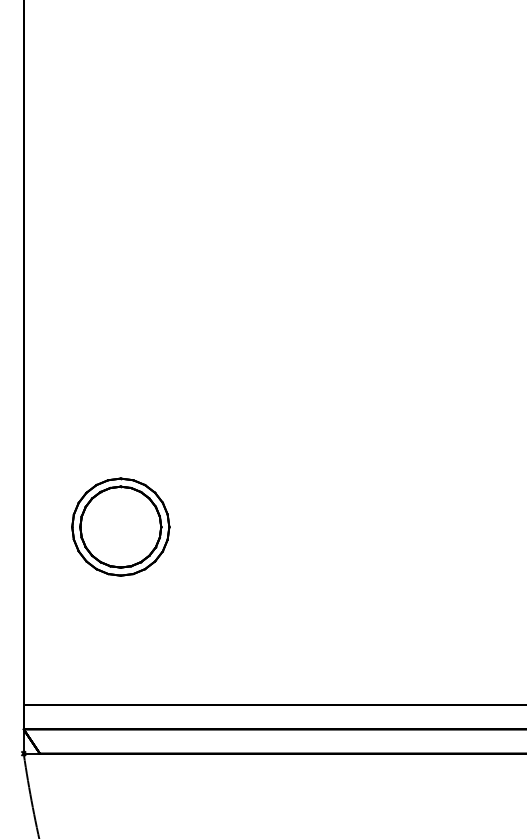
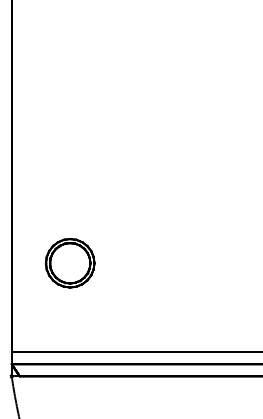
part: (121, 527) -> (70, 263), moved

